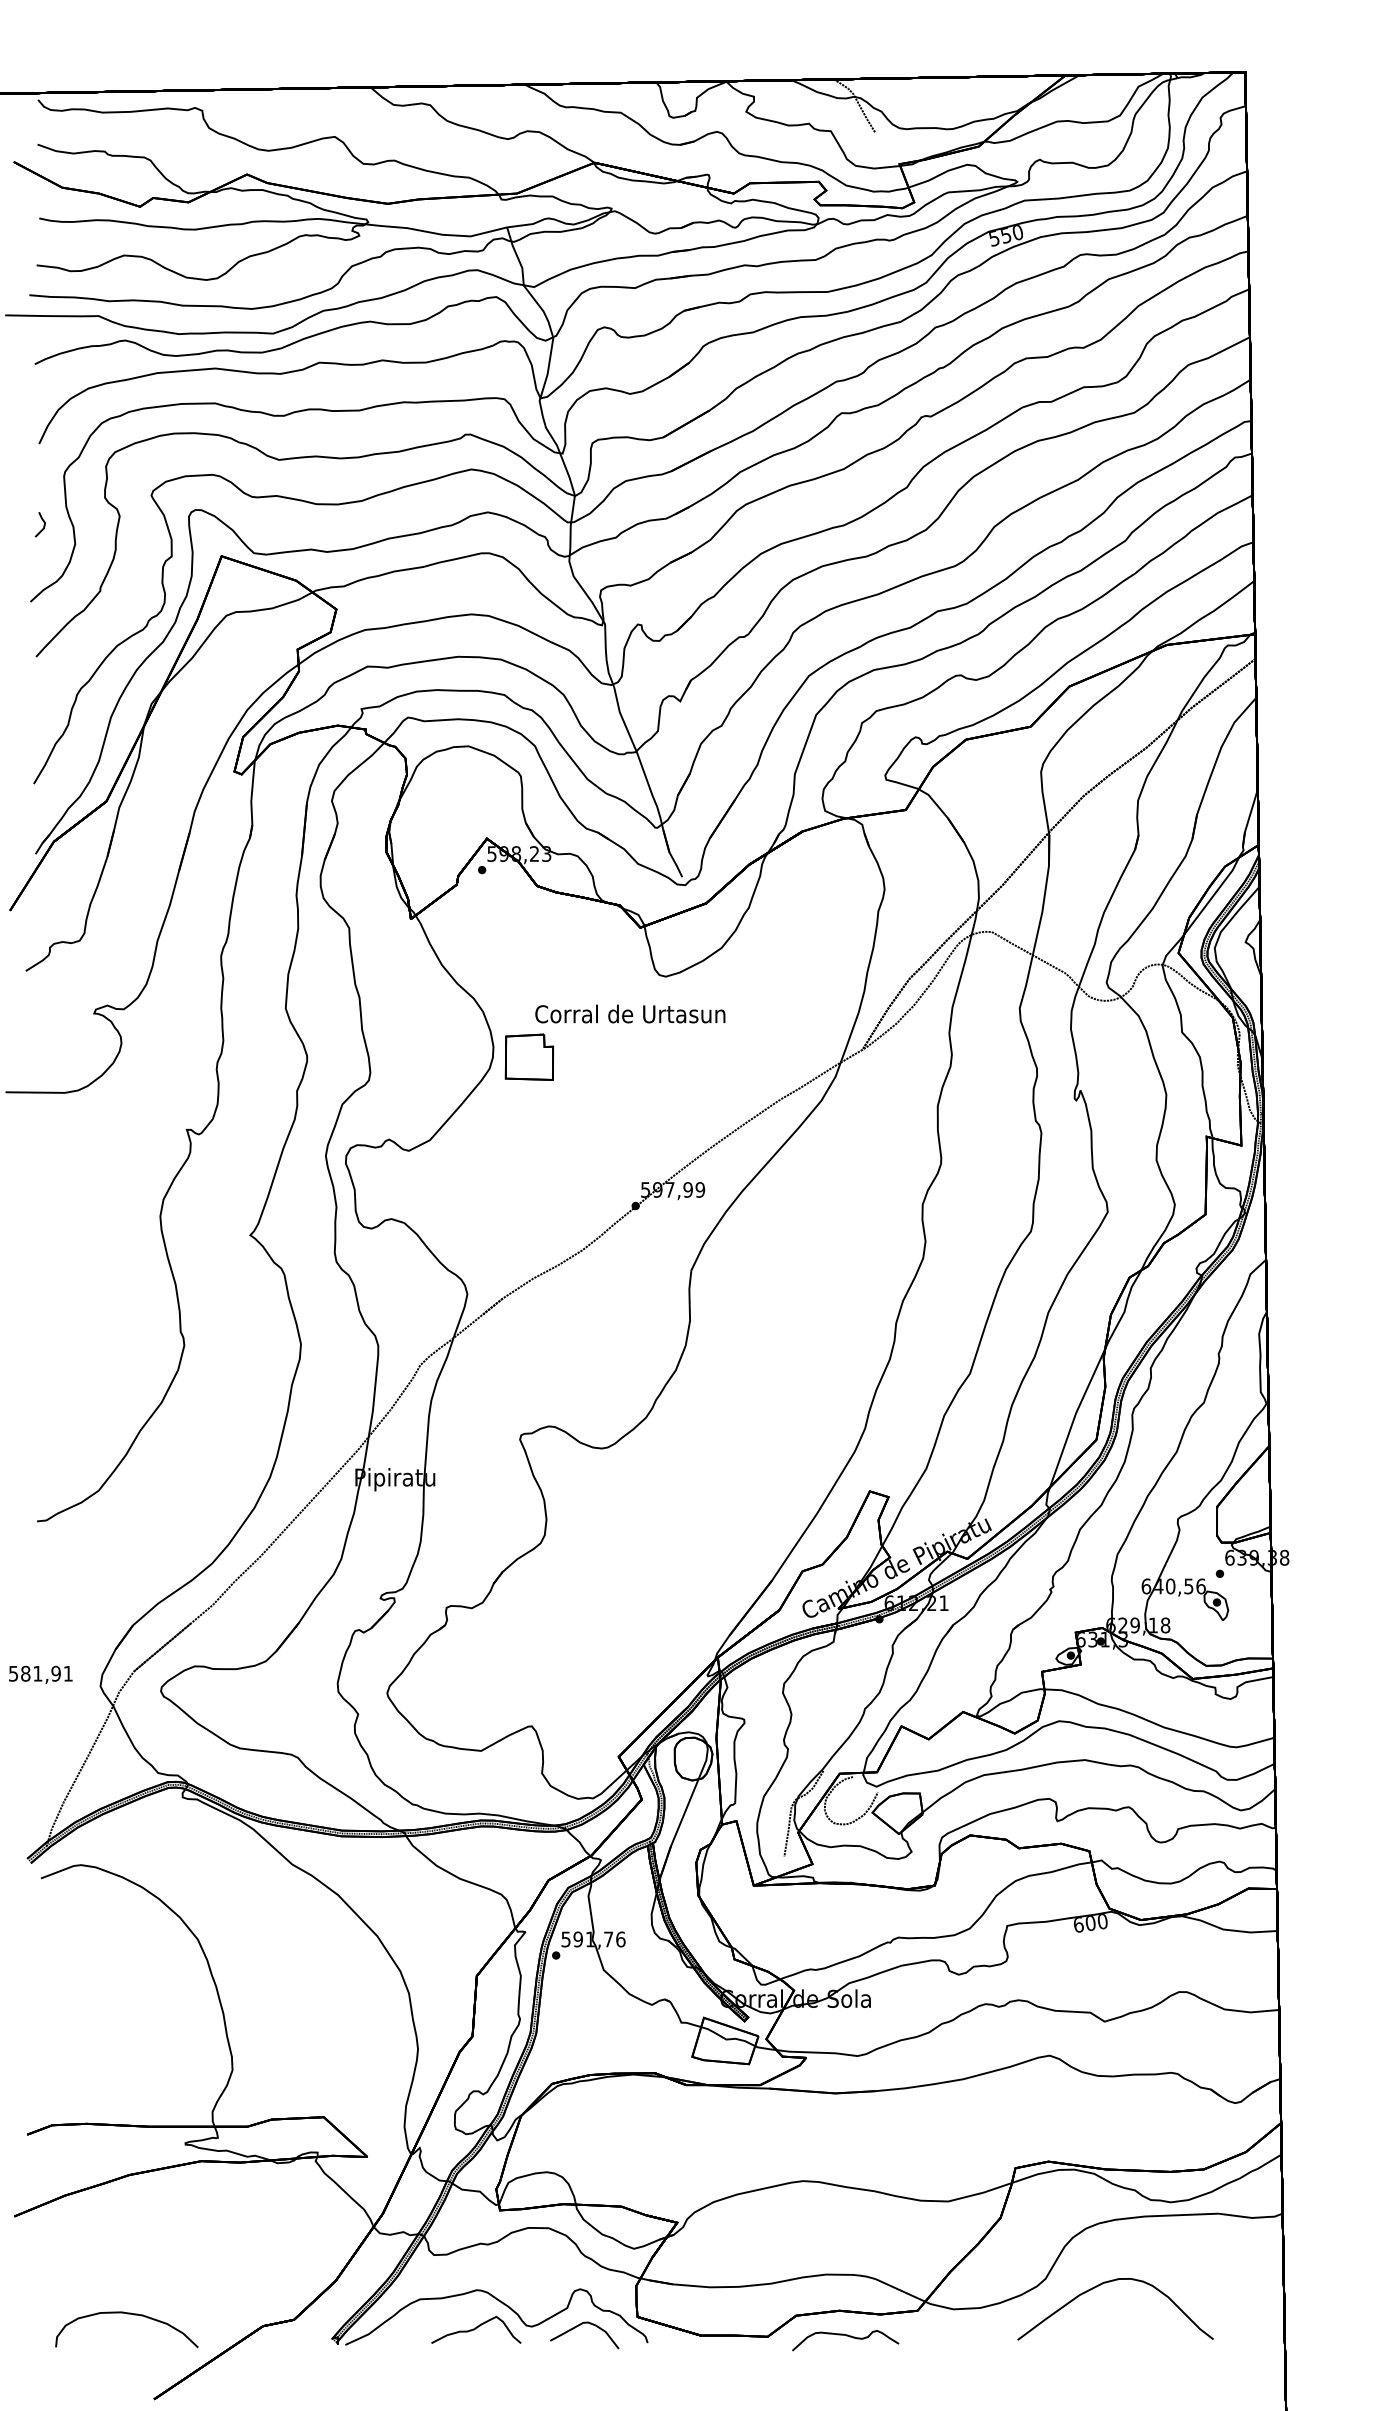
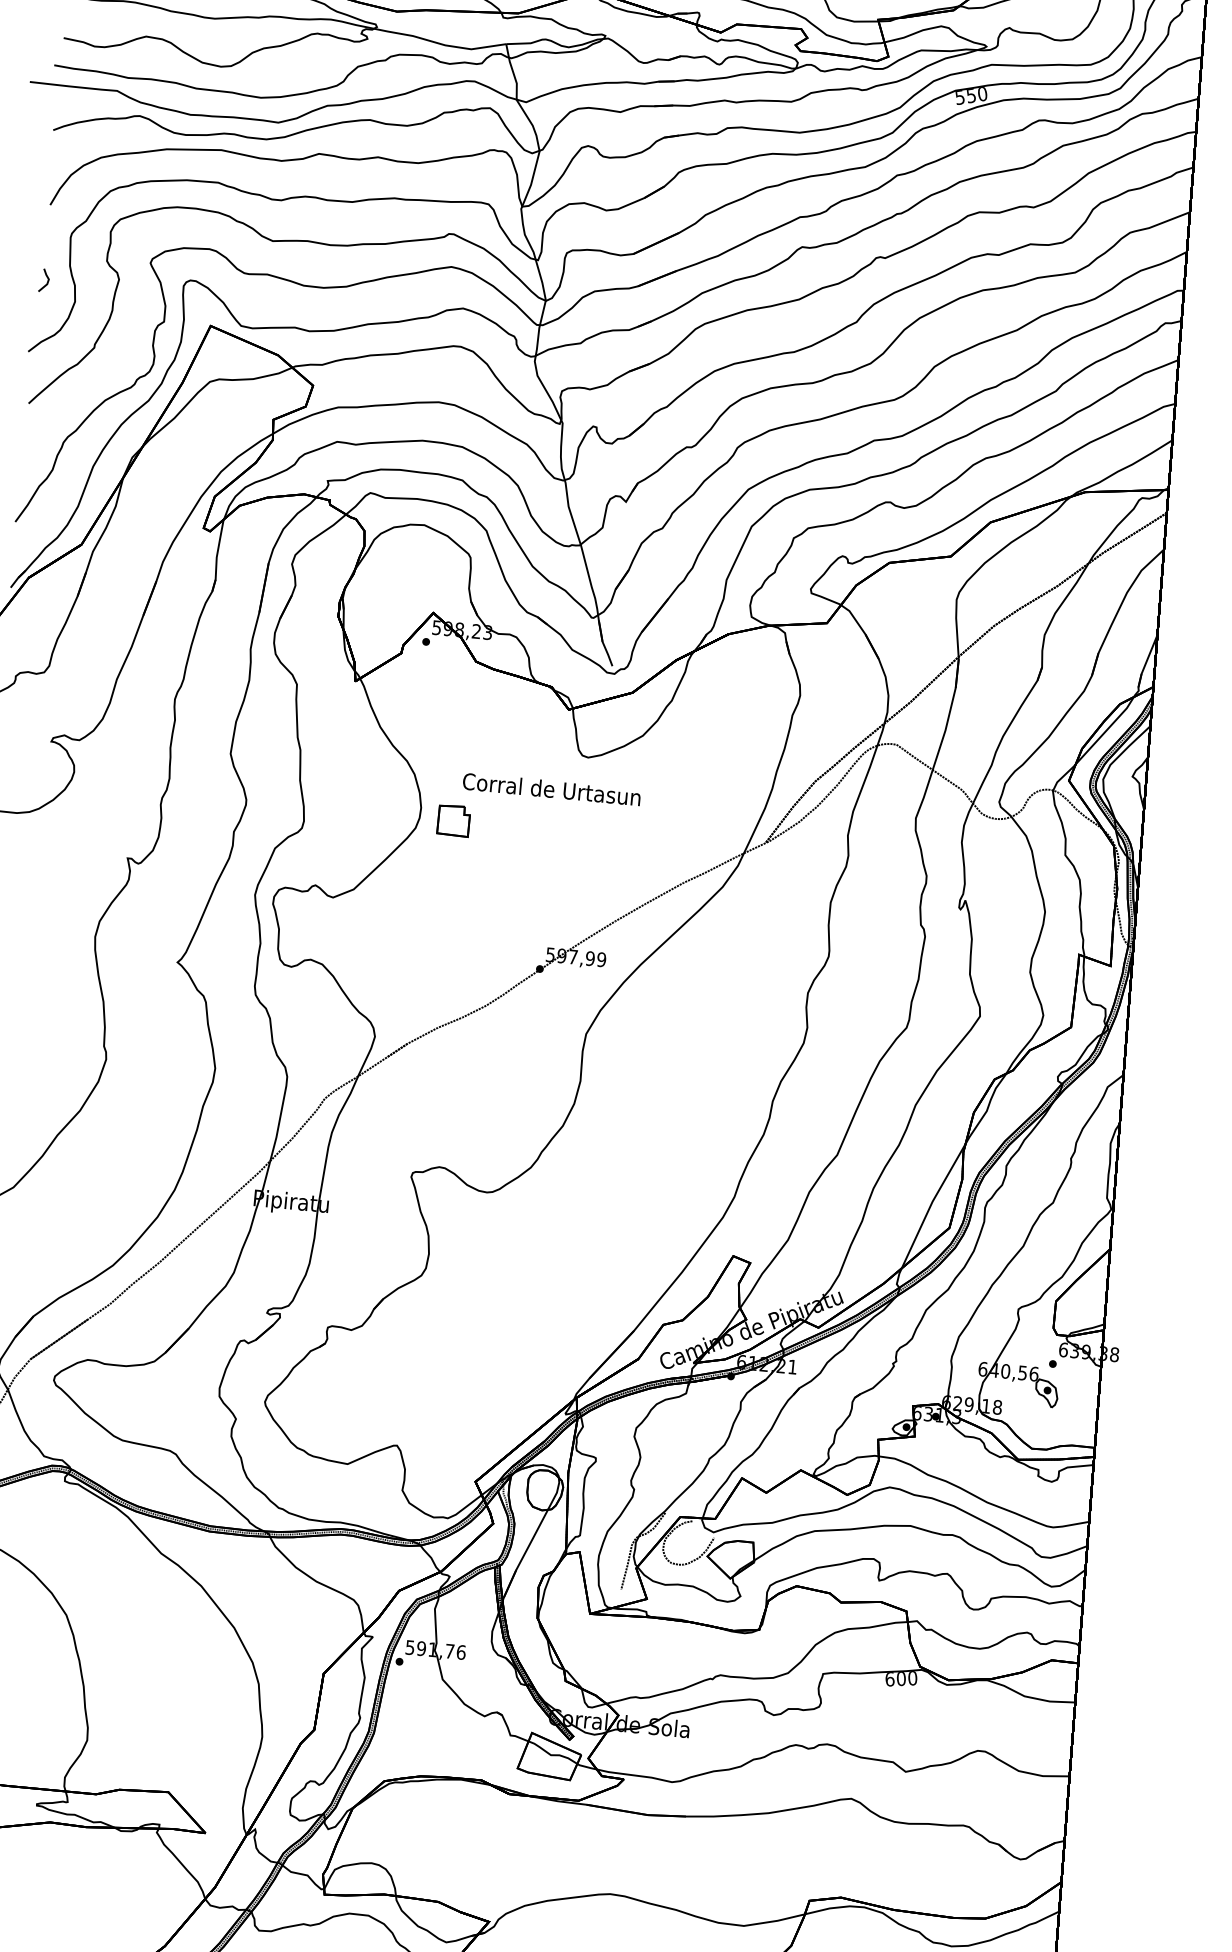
part: (529, 1056) -> (453, 820), size x0.7

